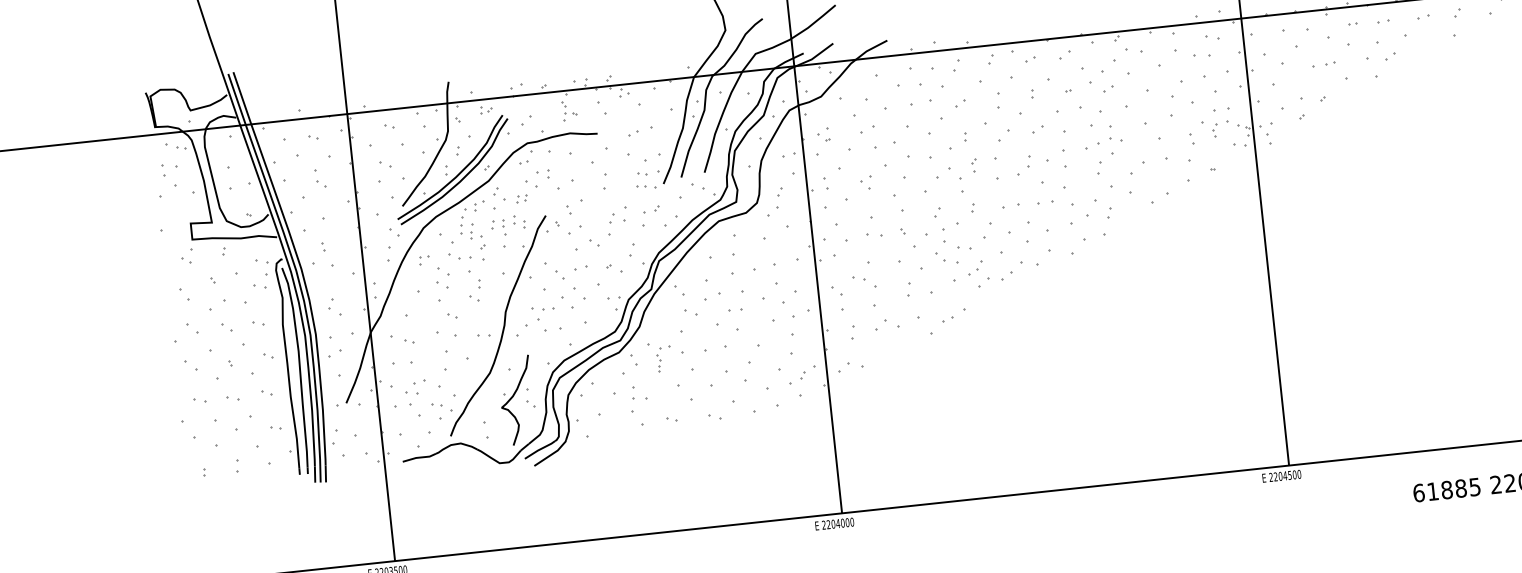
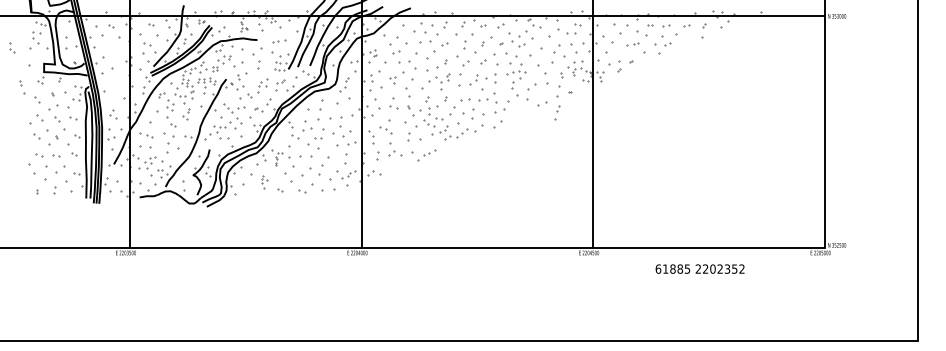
part: (321, 177) -> (12, 47), moved
part: (1108, 220) -> (557, 112), moved
part: (327, 255) -> (22, 87), moved
part: (640, 405) -> (264, 181), size x0.6

